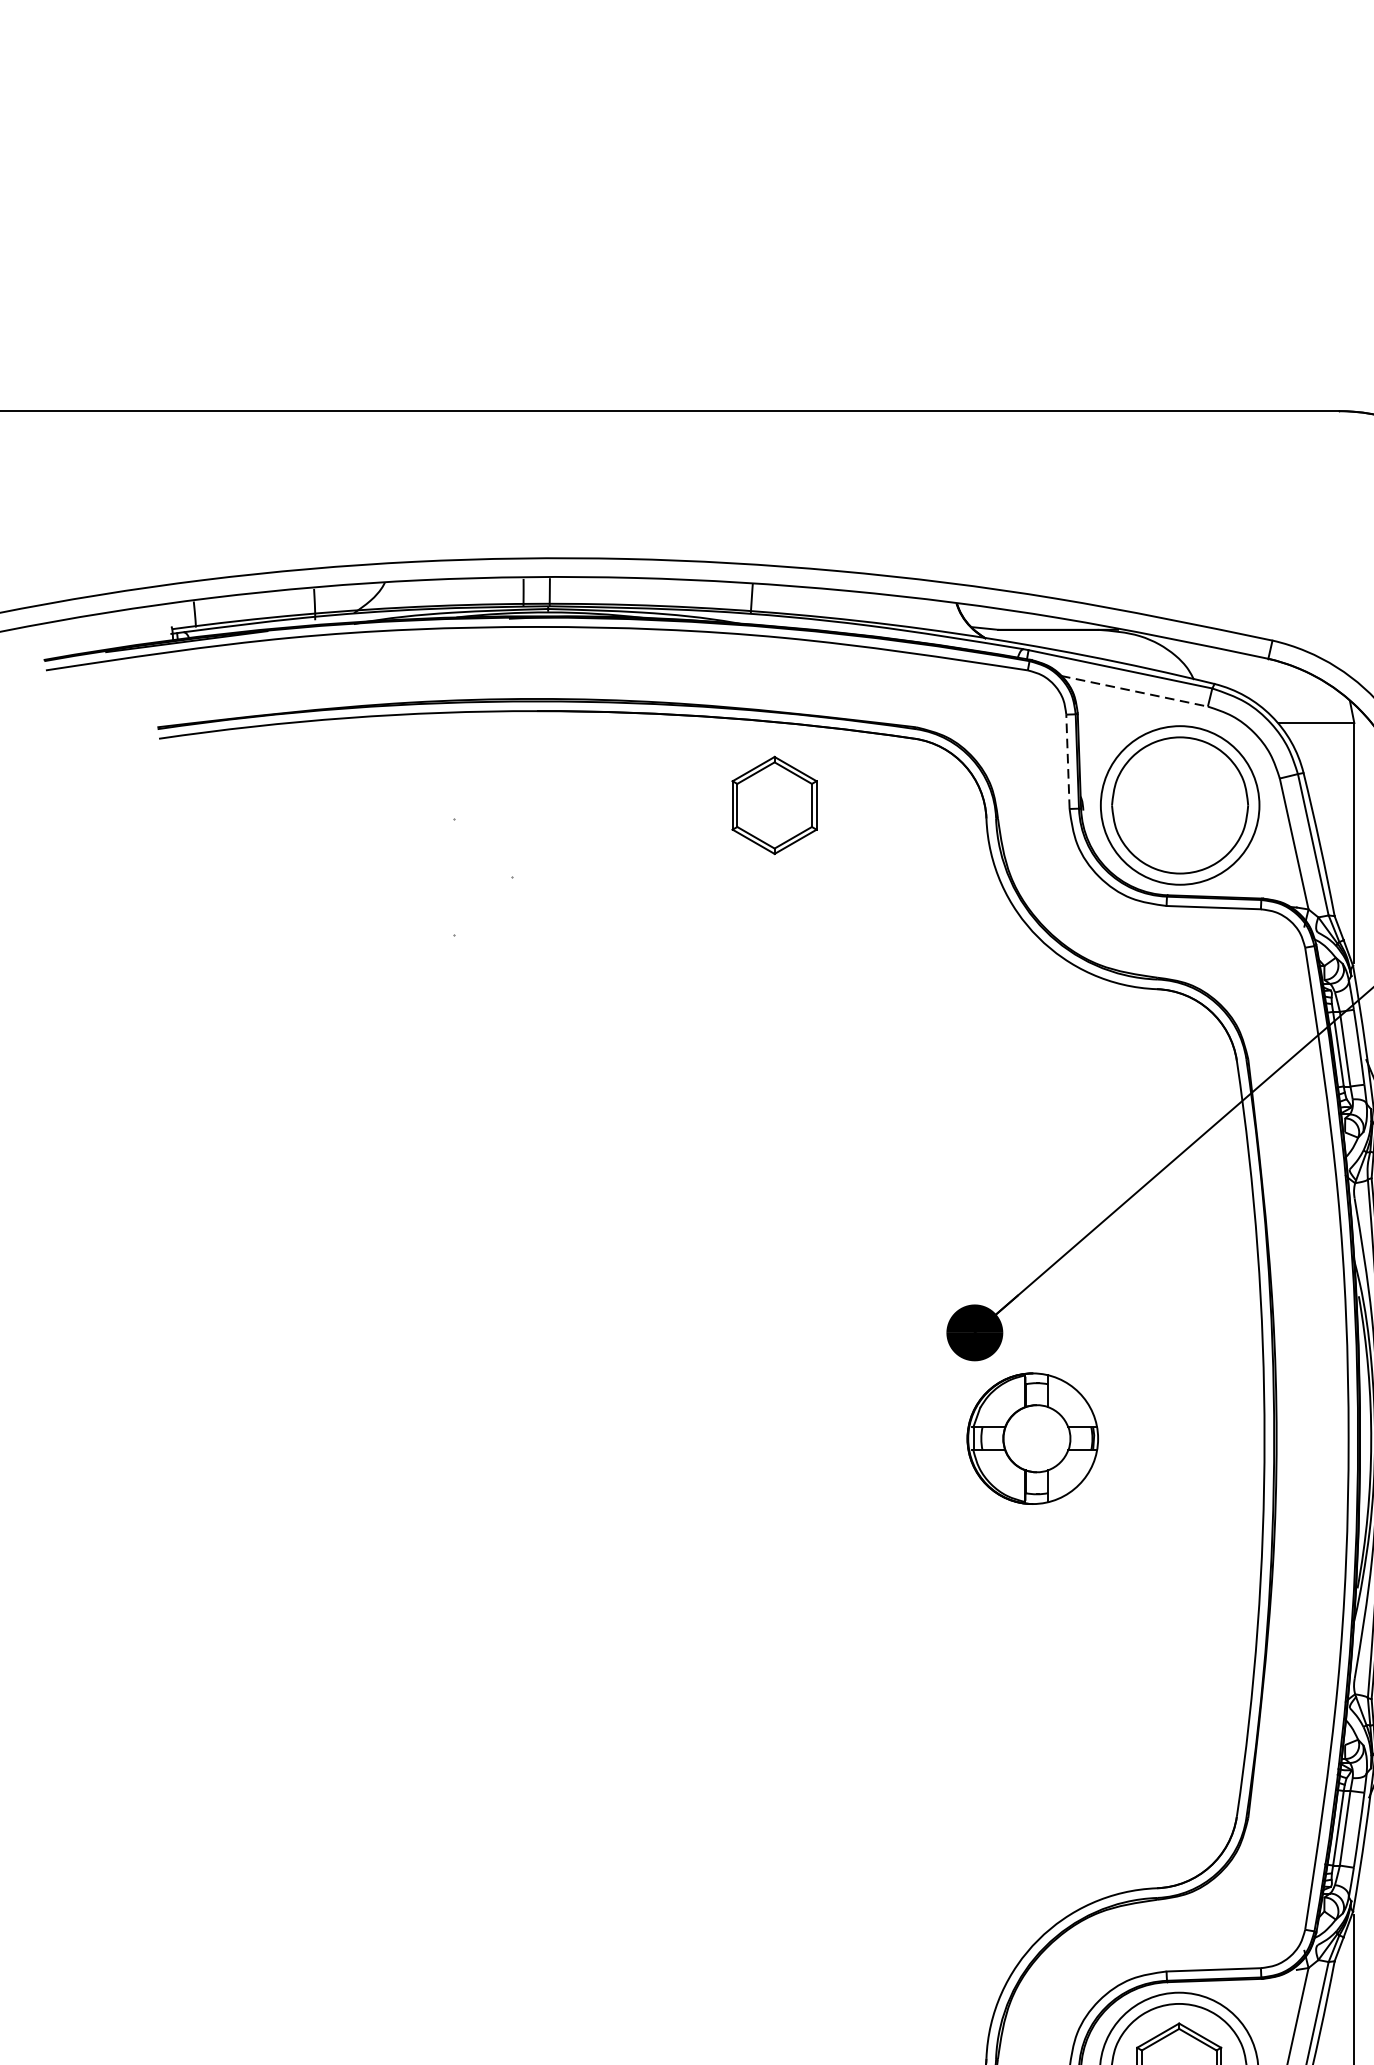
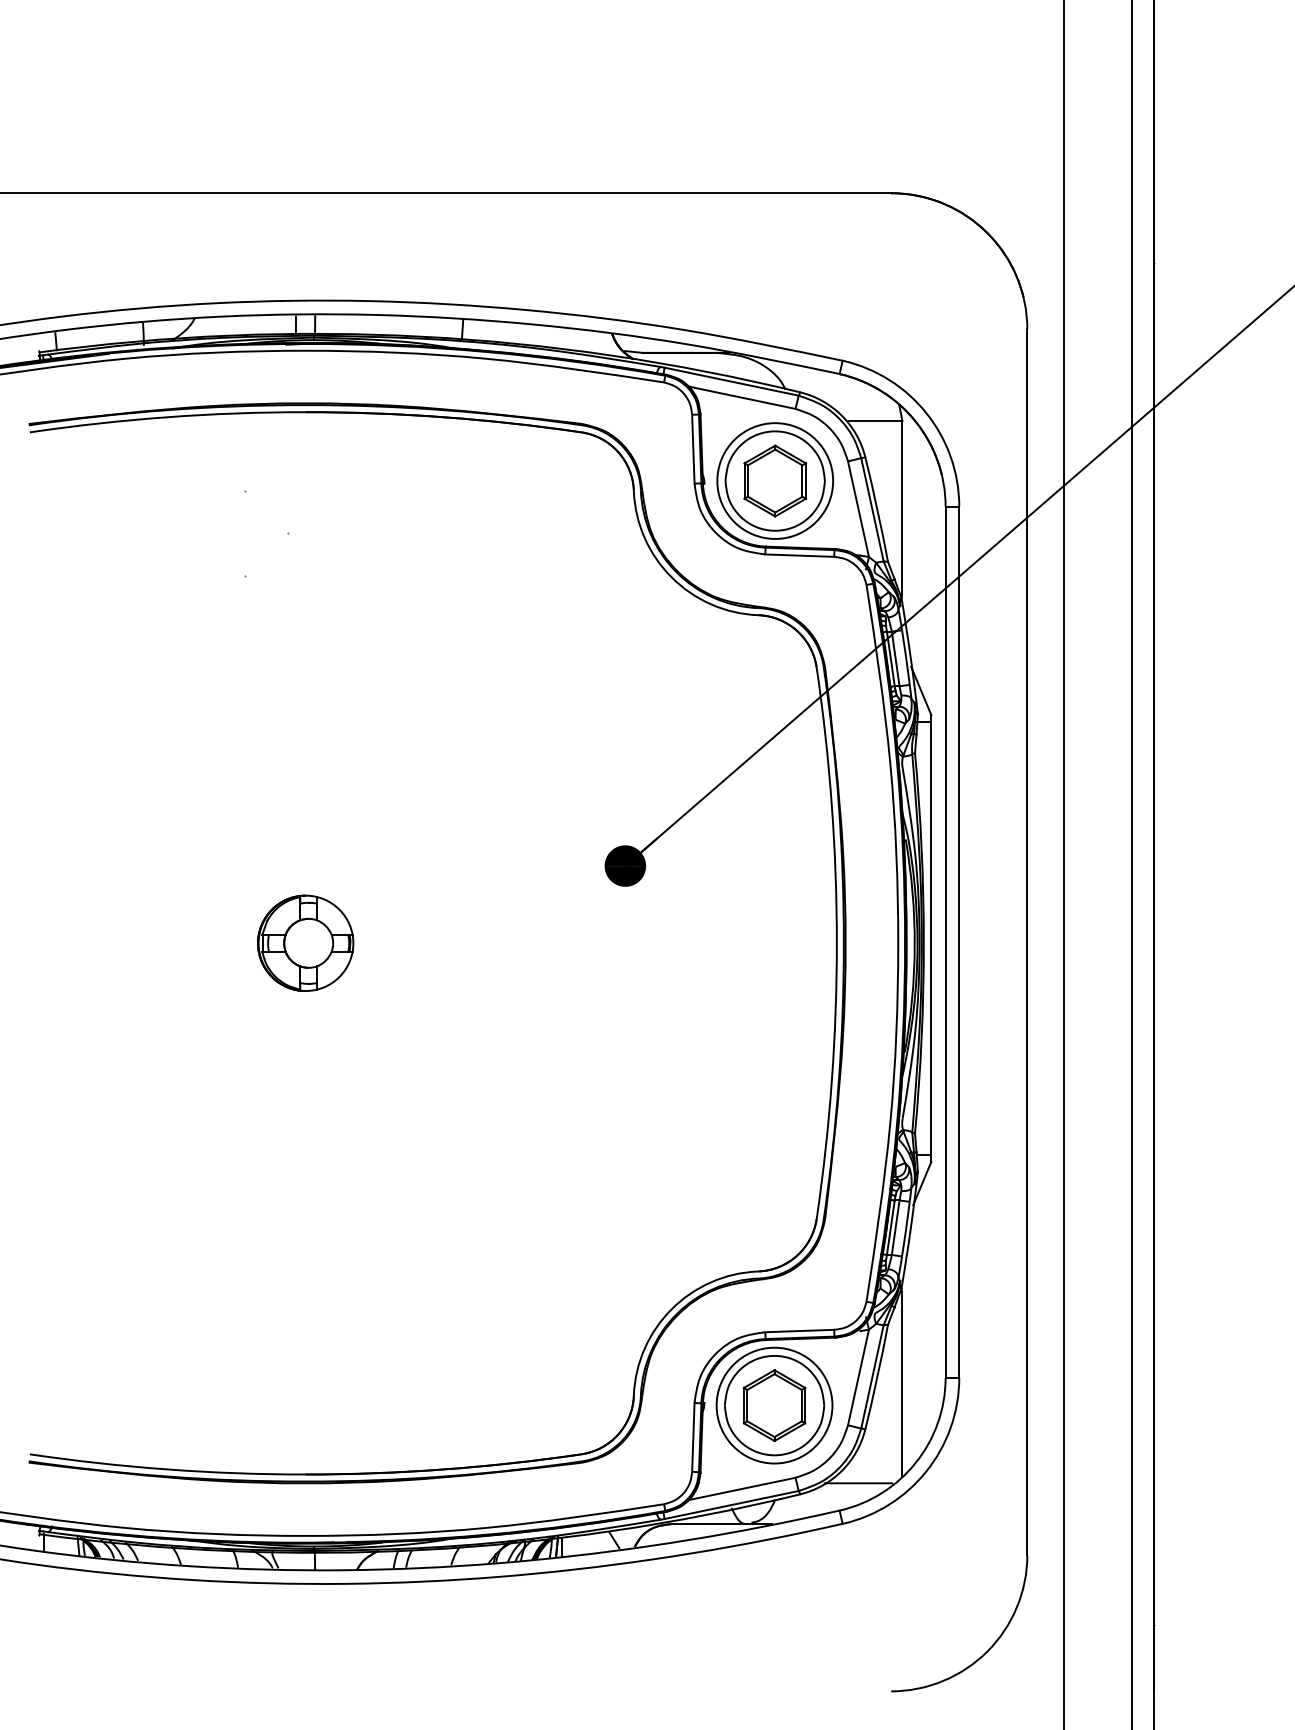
line: (1133, 690) -> (741, 397), dashed -> solid
line: (1068, 760) -> (693, 448), dashed -> solid
part: (773, 804) -> (774, 480), moved
part: (1032, 1437) -> (305, 942), moved

